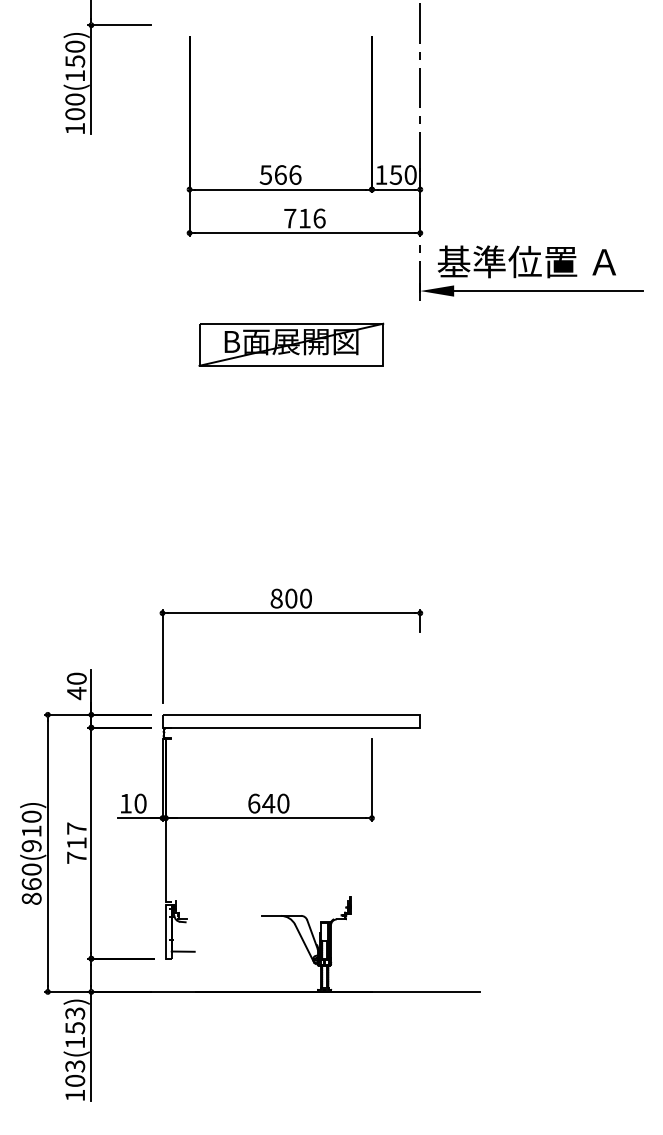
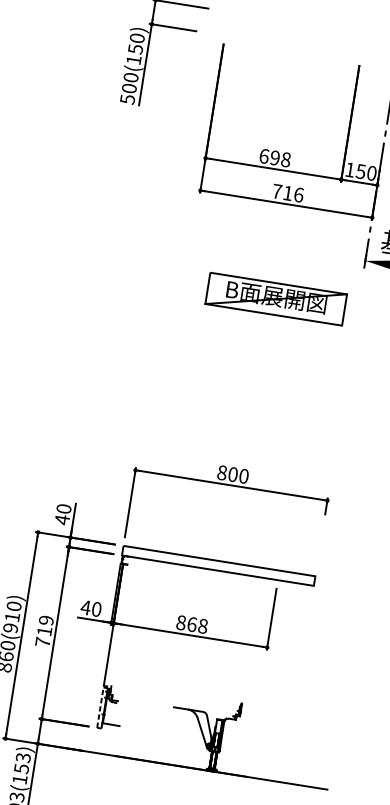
text: (75, 129) -> (127, 99), 100(150) -> 500(150)
text: (280, 174) -> (275, 157), 566 -> 698
part: (291, 344) -> (276, 299), moved
text: (125, 803) -> (85, 607), 10 -> 40
text: (268, 803) -> (191, 624), 640 -> 868
text: (76, 828) -> (46, 620), 717 -> 719
line: (165, 931) -> (100, 707), solid -> dashed

